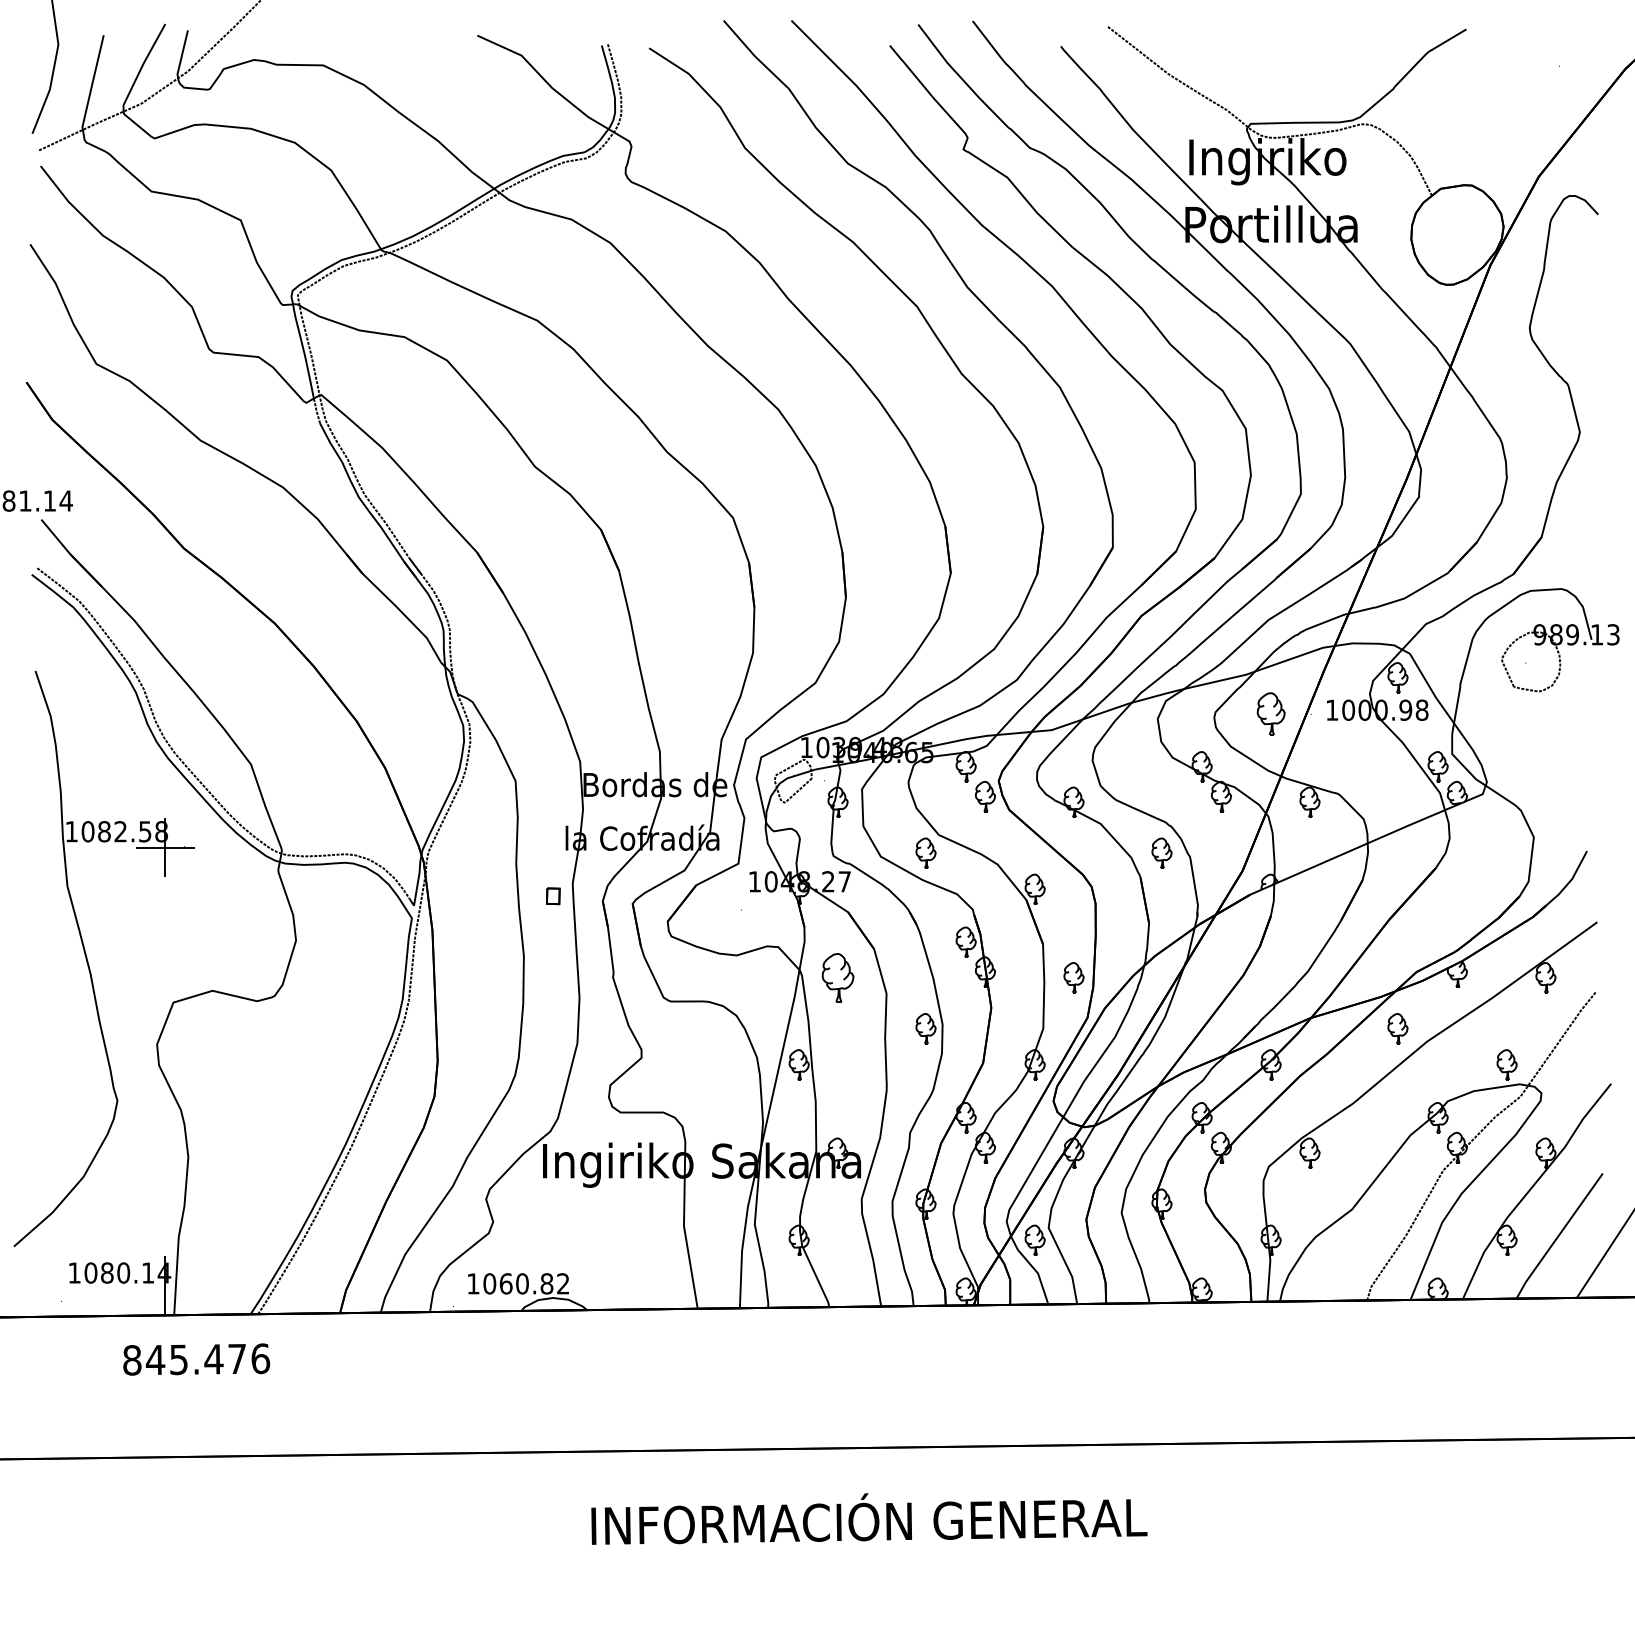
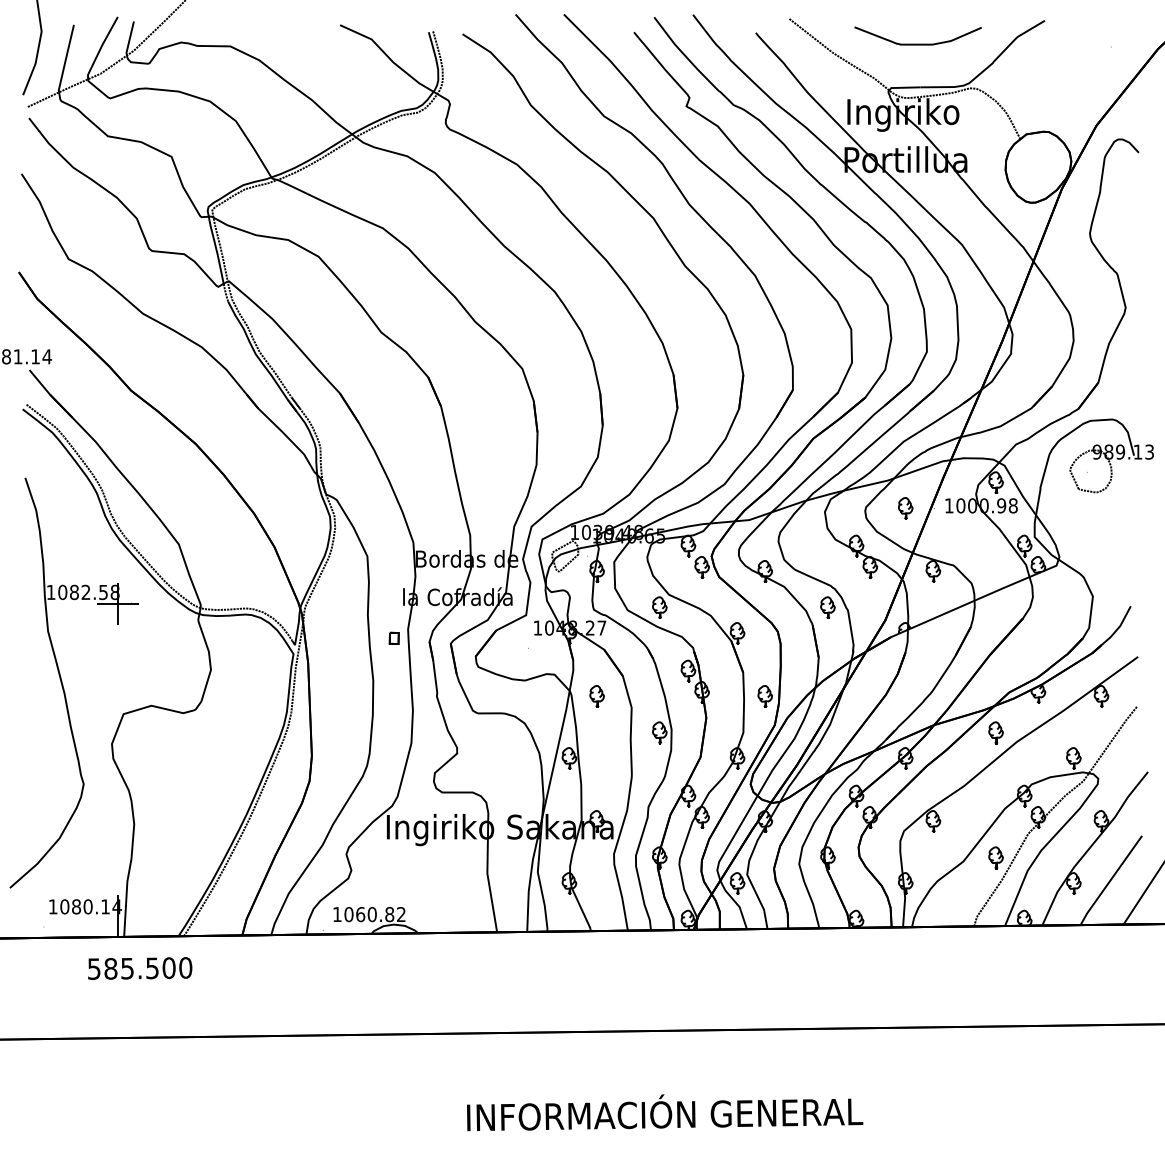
curve: (1288, 62) -> (918, 44), added
part: (1270, 713) -> (905, 508), size x0.71
part: (837, 977) -> (596, 696), size x0.62
part: (1397, 1203) -> (995, 857), added
text: (196, 1359) -> (140, 968), 845.476 -> 585.500
text: (869, 1518) -> (665, 1112), moved

